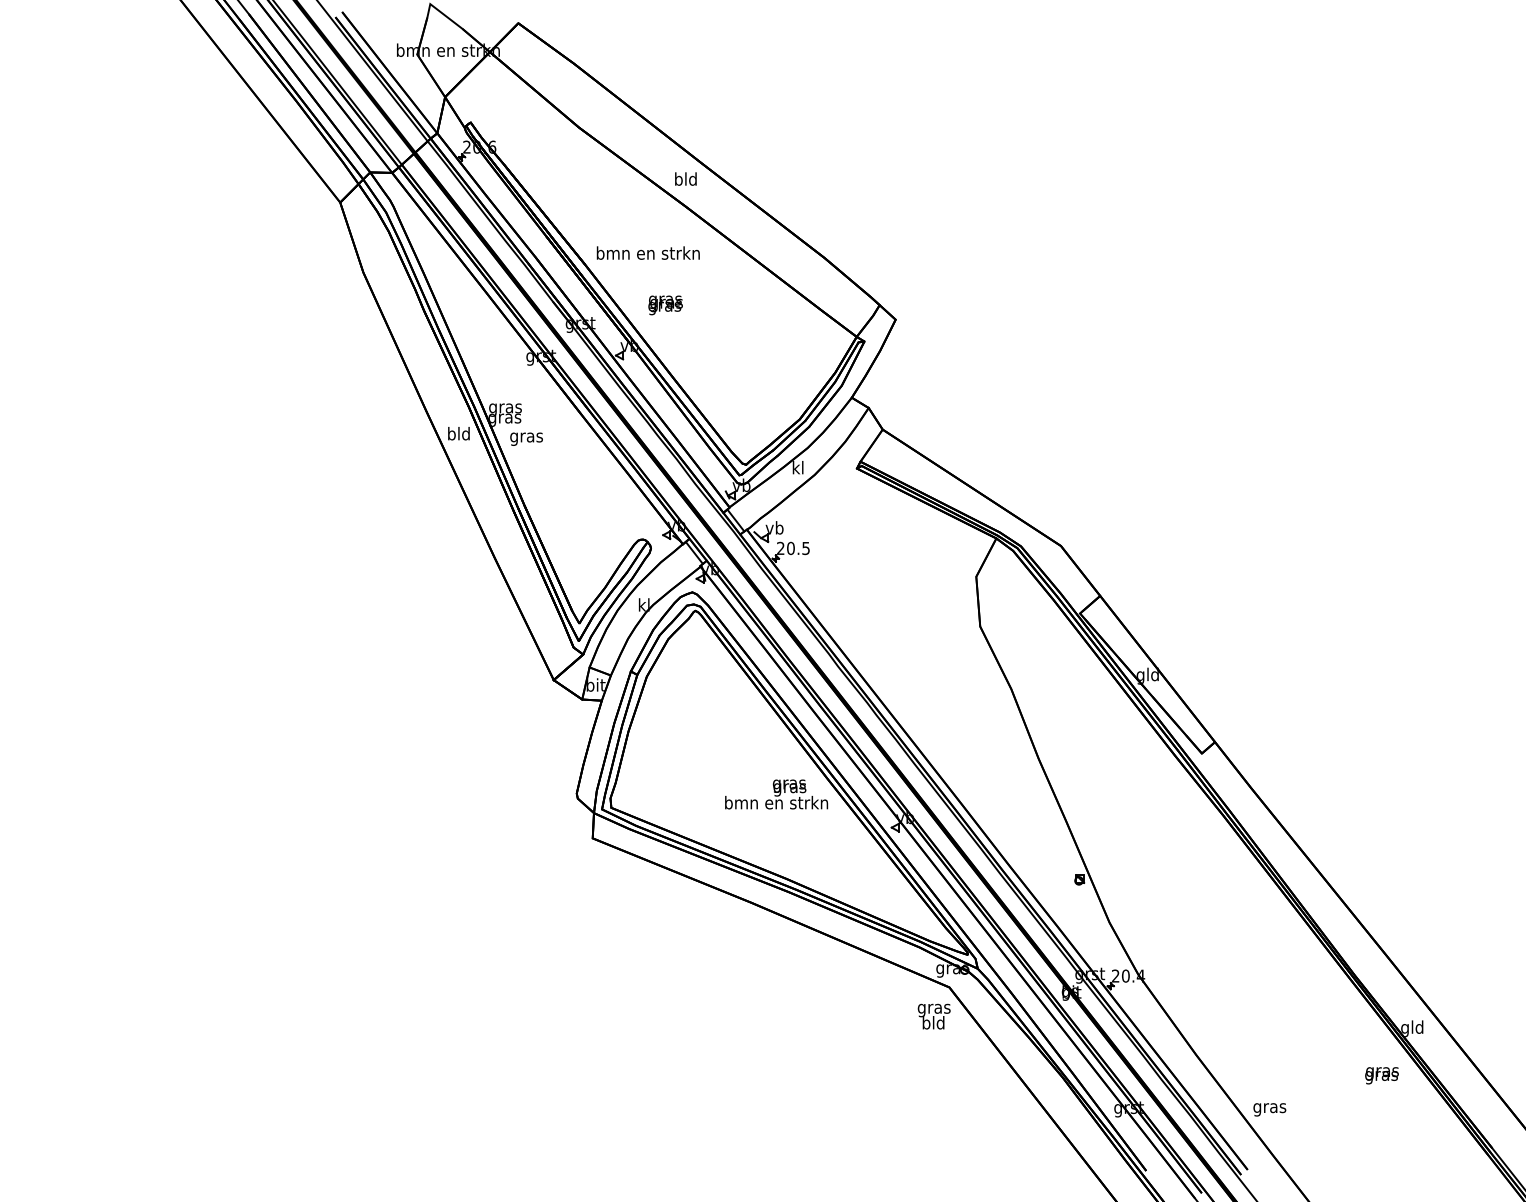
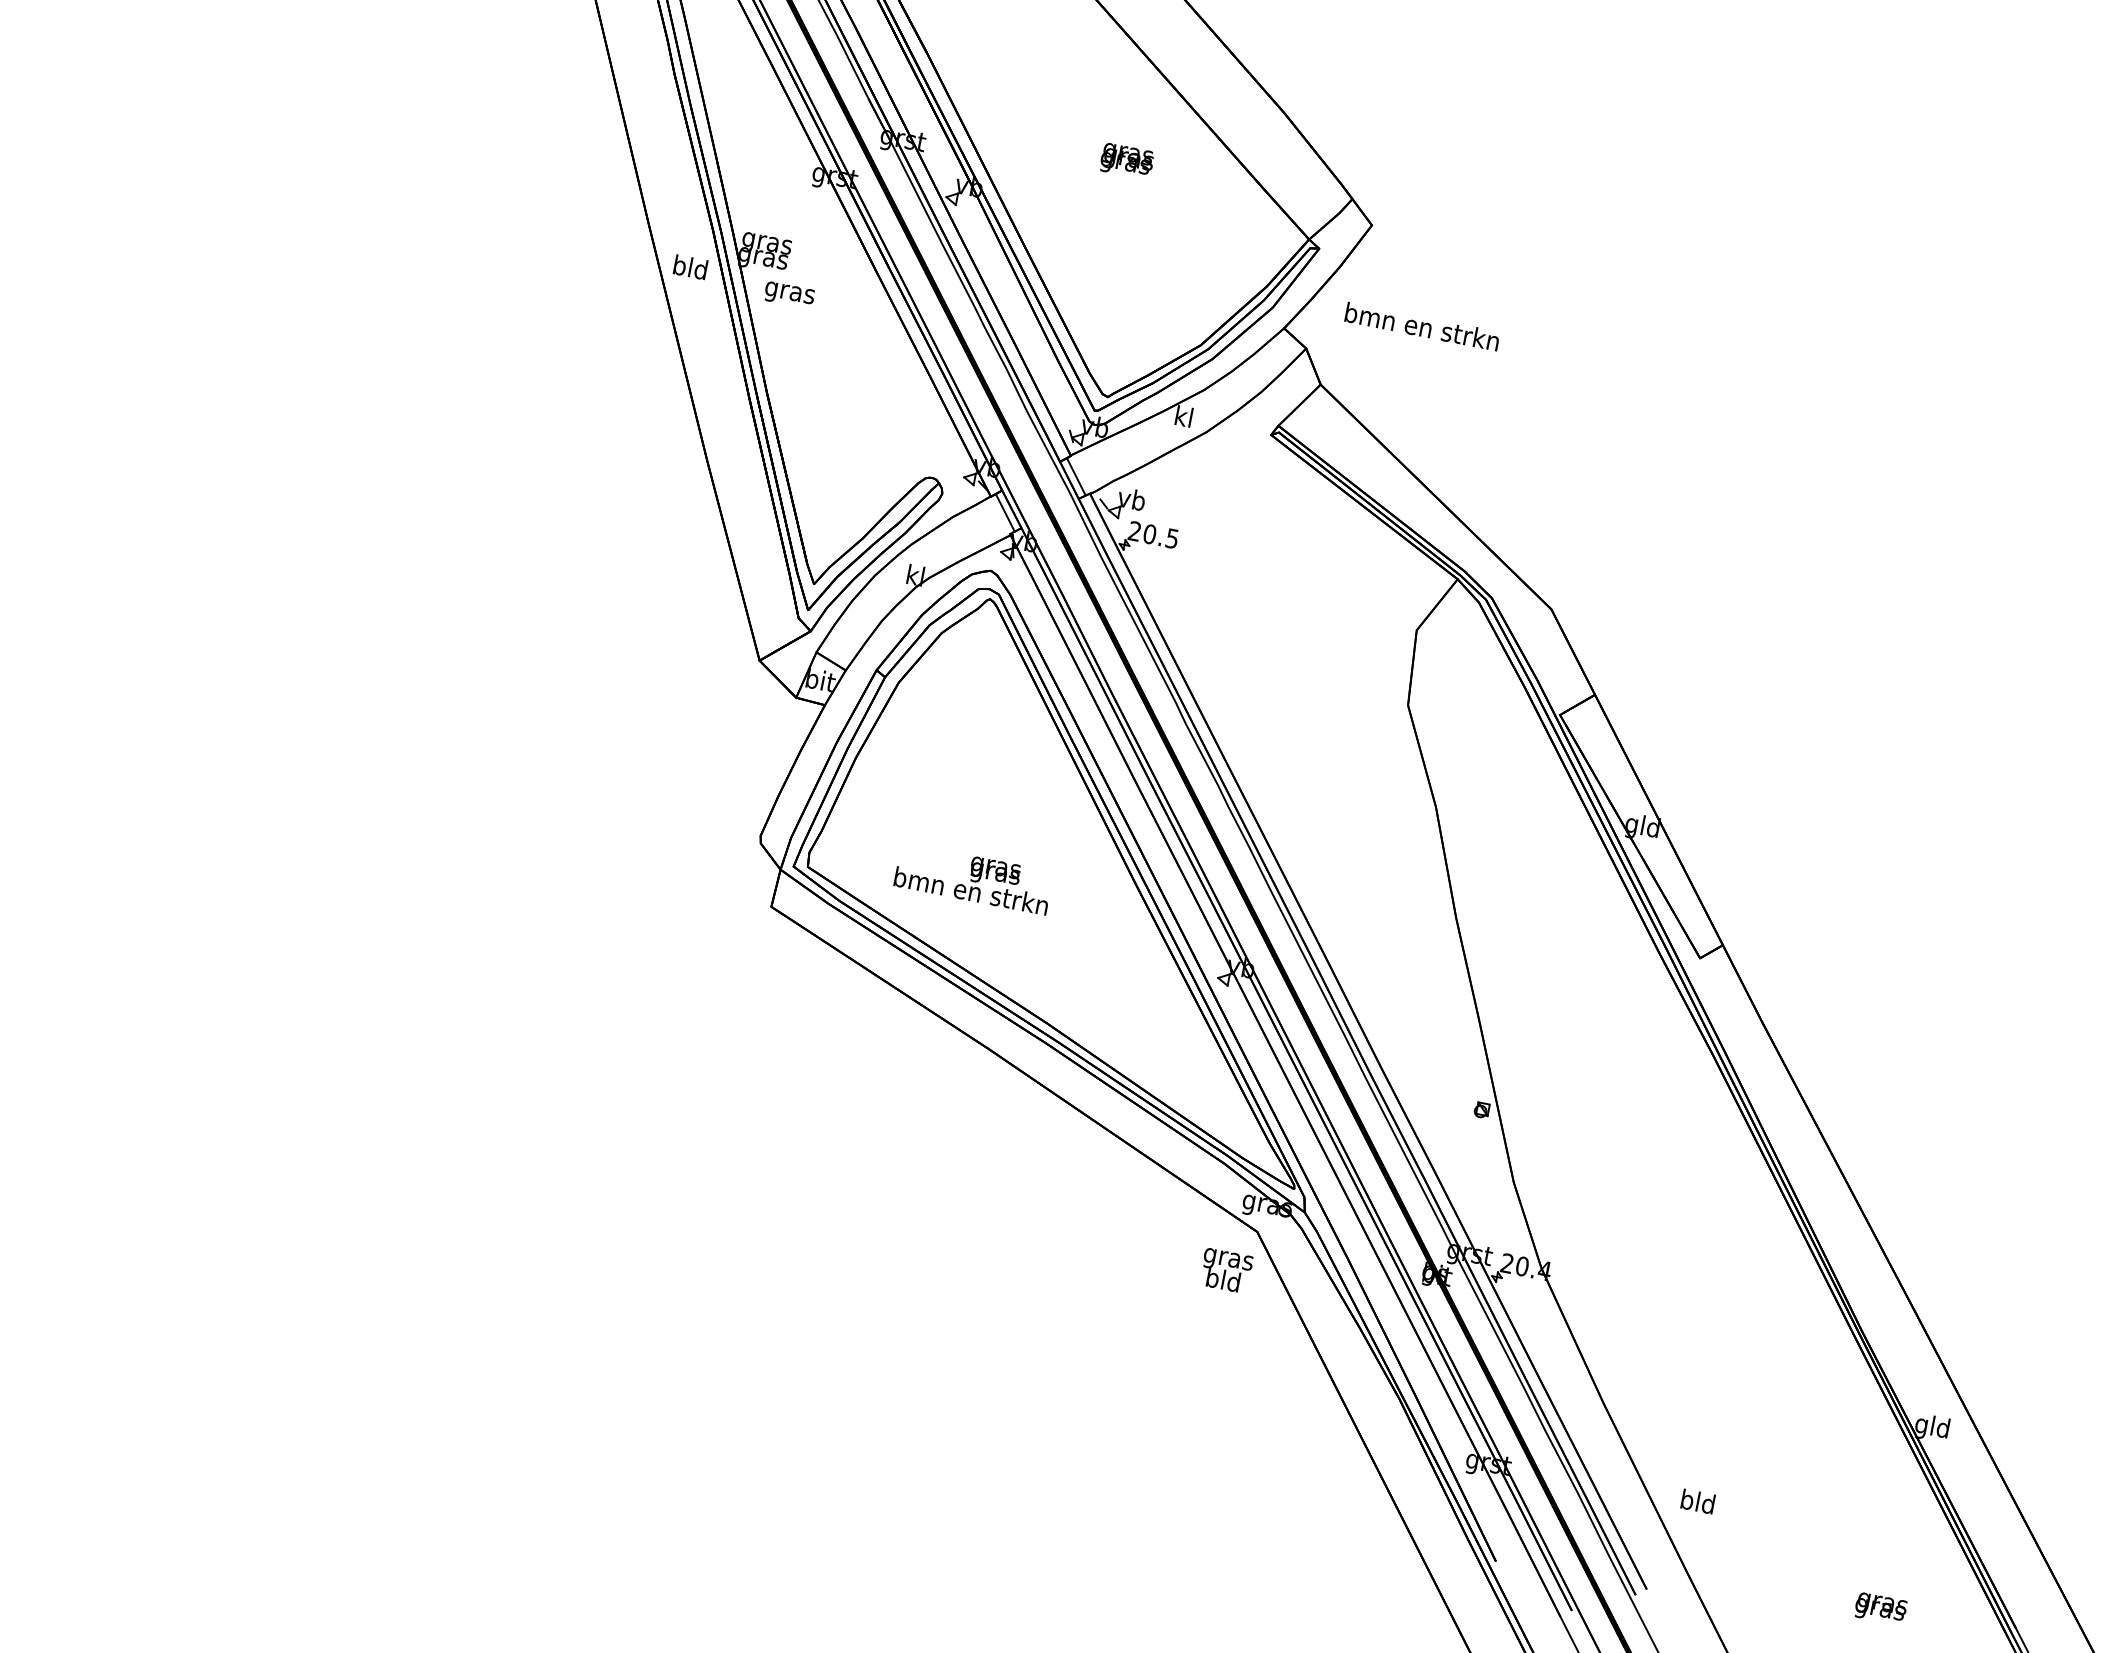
text: (647, 252) -> (1421, 325), moved
text: (665, 305) -> (1126, 161), moved
text: (776, 794) -> (973, 878), moved
text: (1381, 1075) -> (1880, 1608), moved
text: (1269, 1107) -> (1697, 1503), gras -> bld

